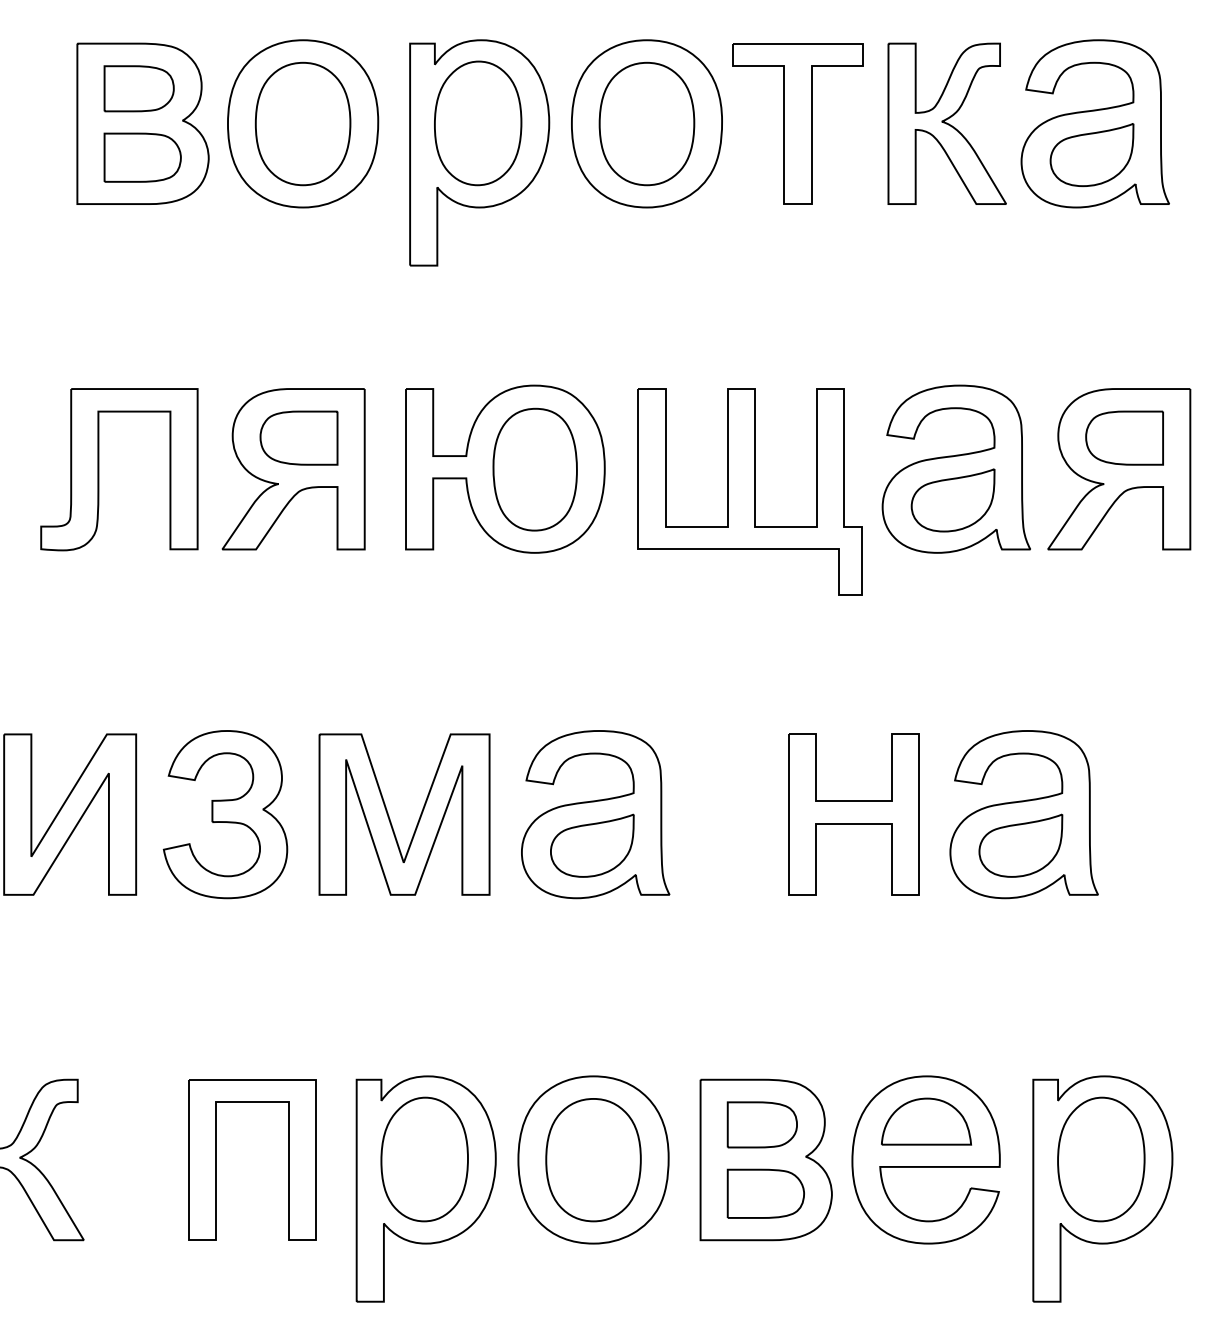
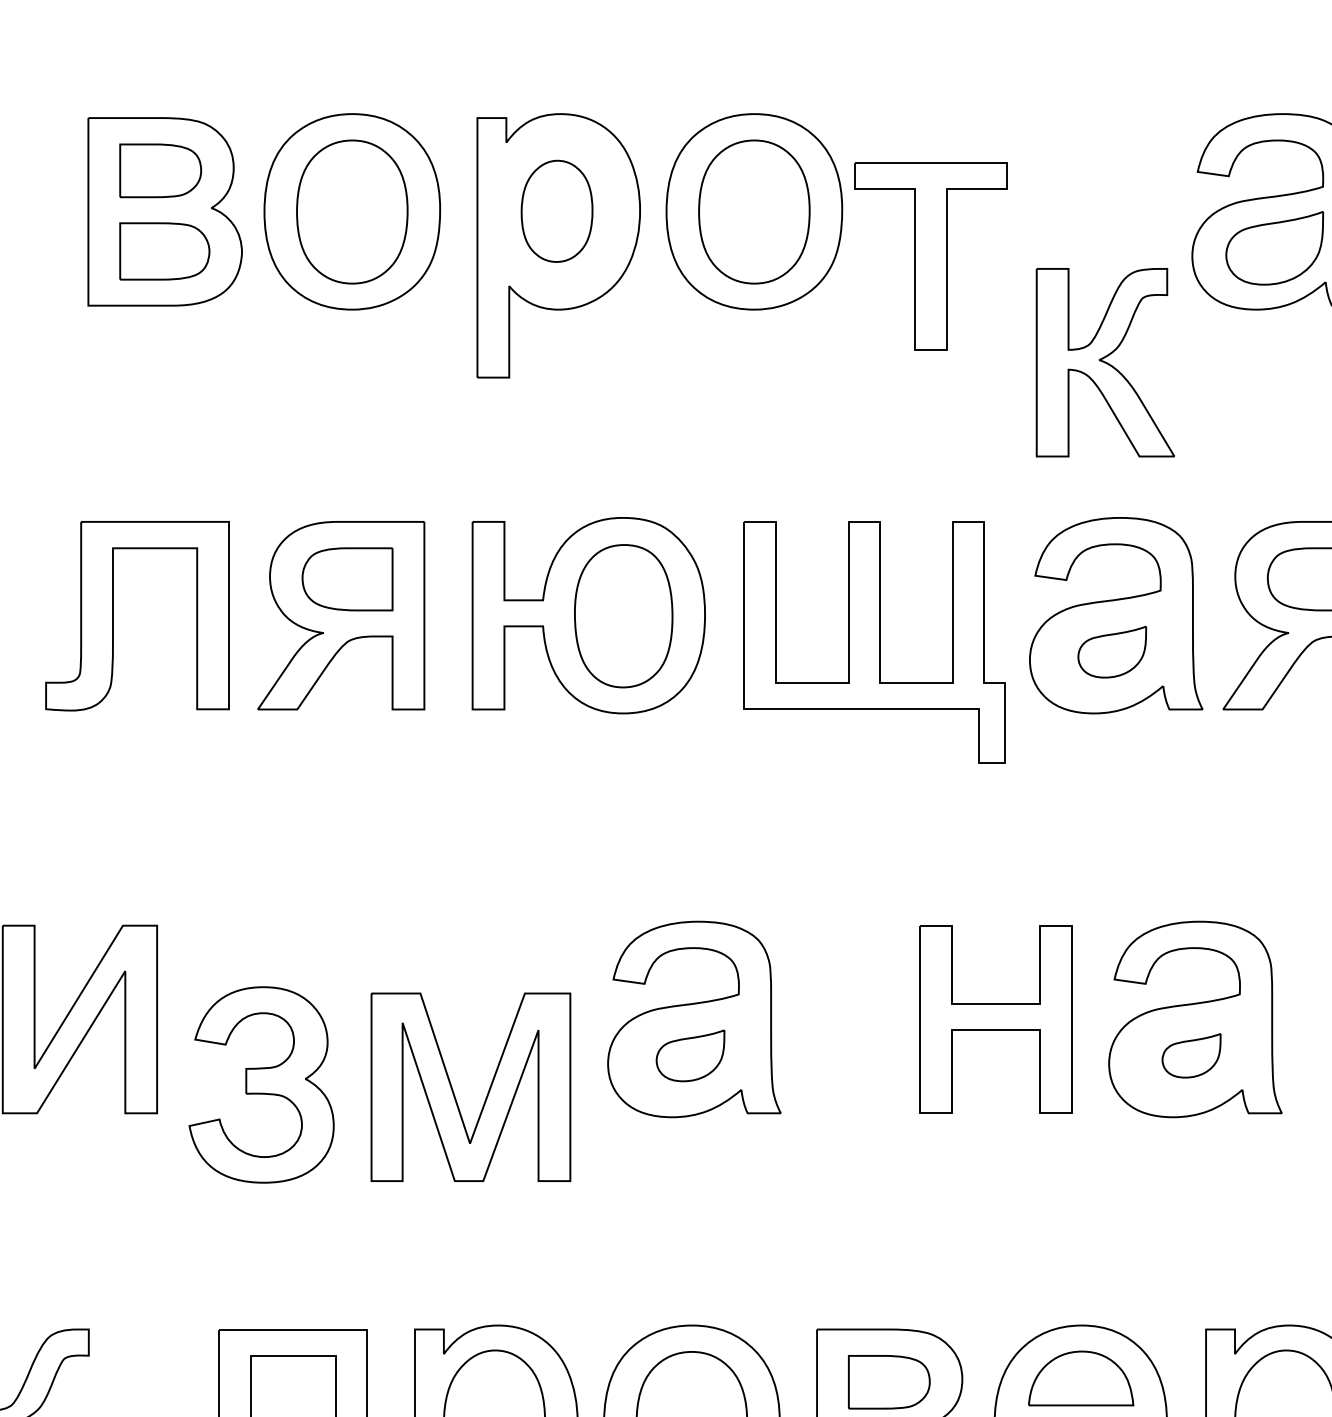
part: (478, 123) -> (557, 211), size x0.7
part: (797, 123) -> (930, 255), moved
part: (946, 123) -> (1104, 362), moved
part: (952, 500) -> (1111, 652), size x0.7
part: (225, 814) -> (261, 1084), moved
part: (390, 818) -> (454, 1091), moved
part: (592, 845) -> (690, 1055), size x0.7
part: (1020, 845) -> (1191, 1055), size x0.6

